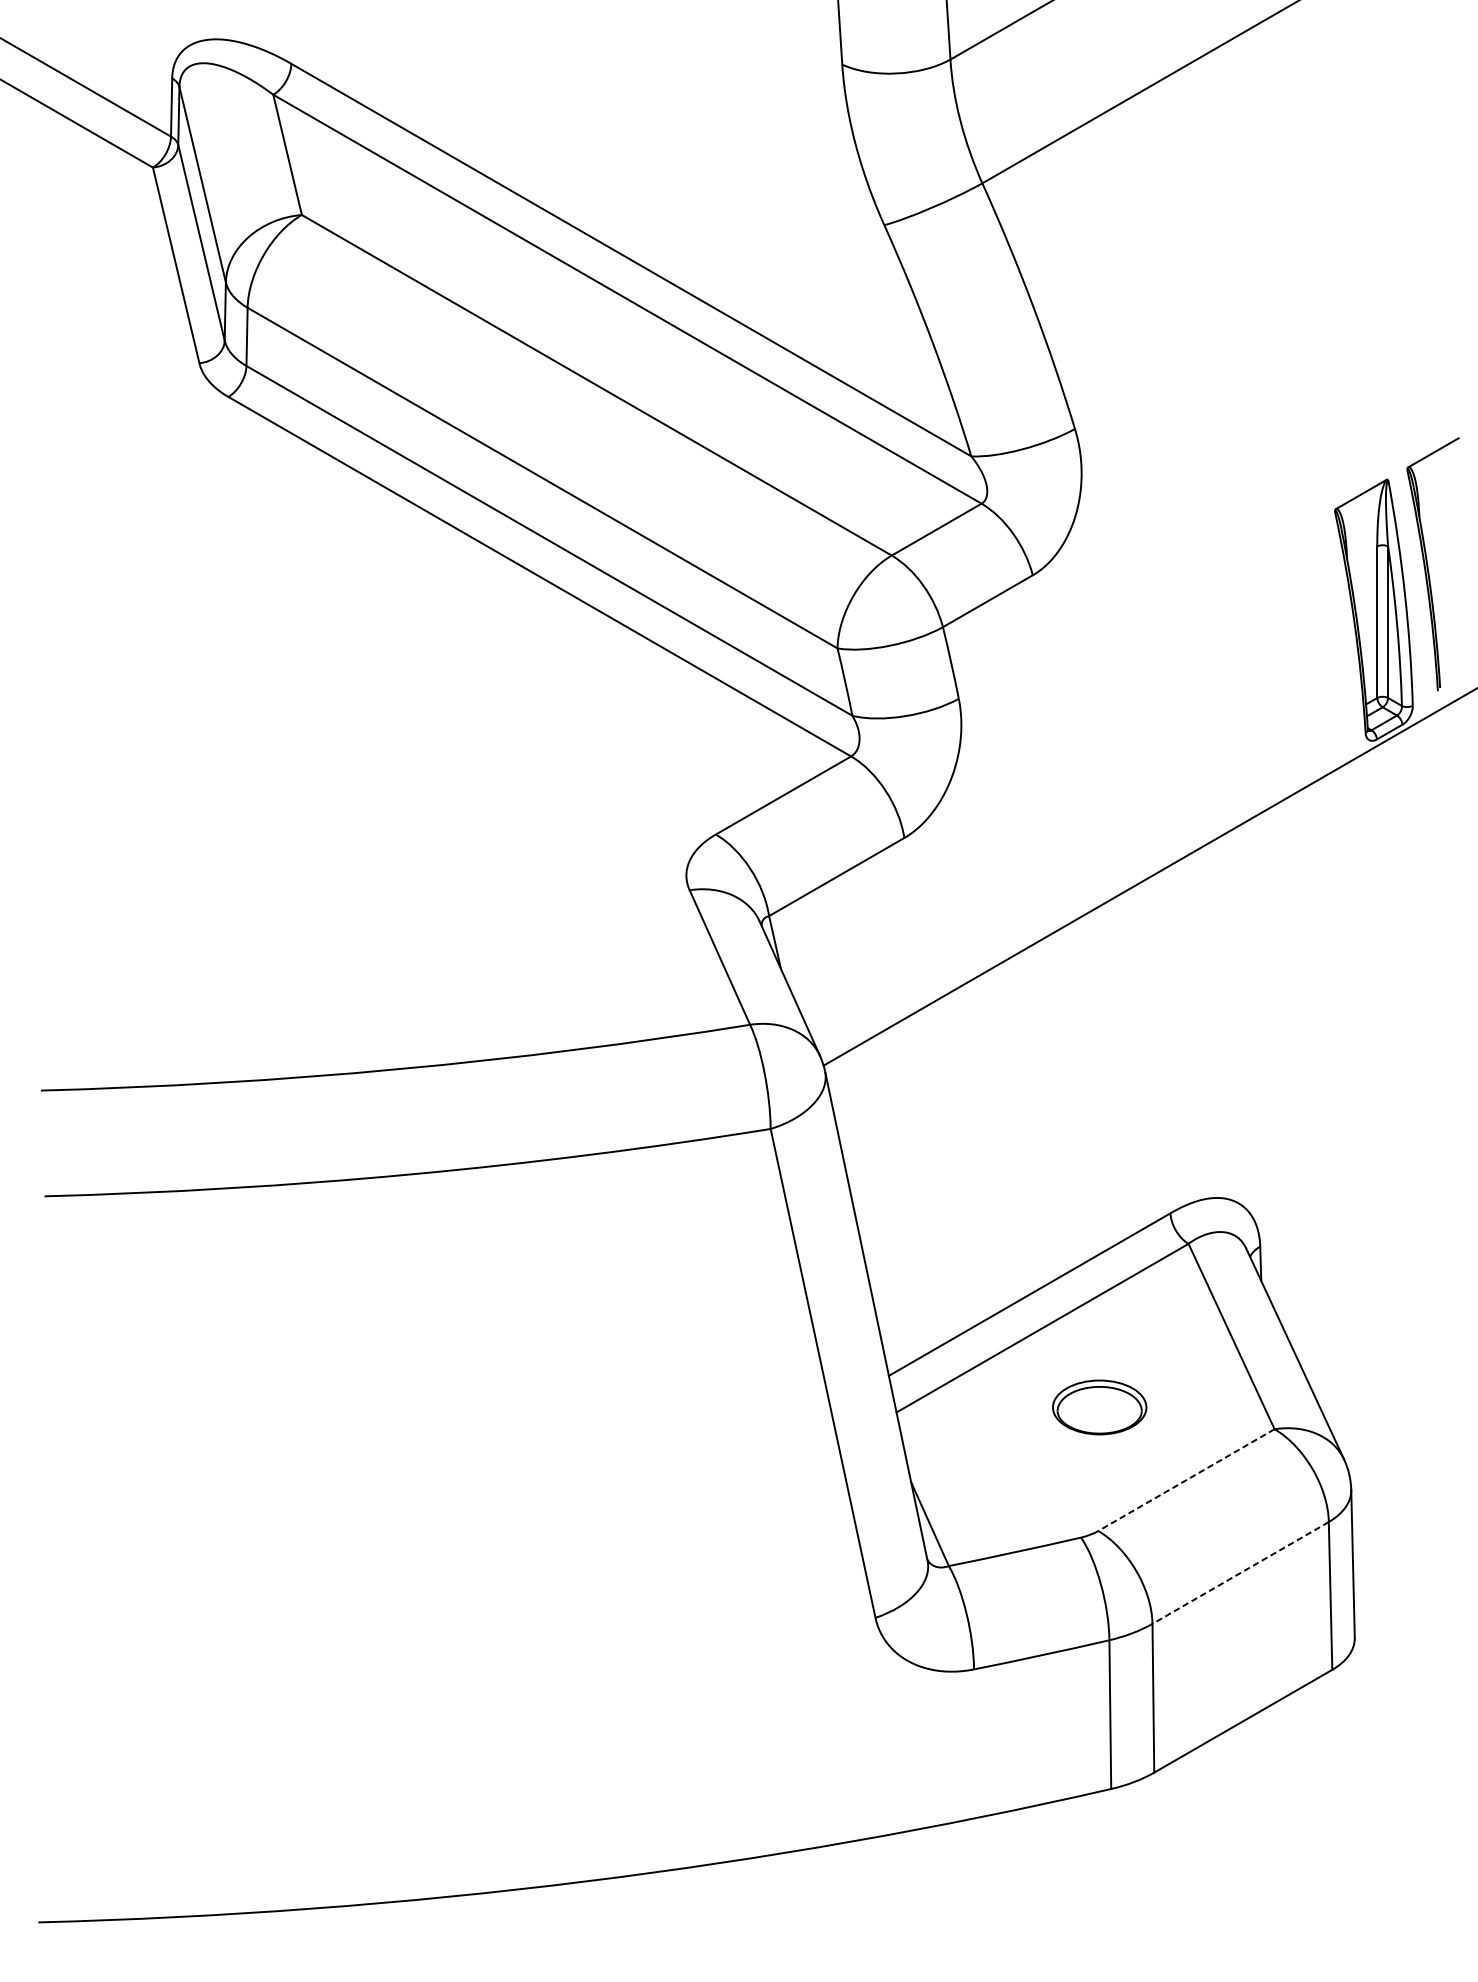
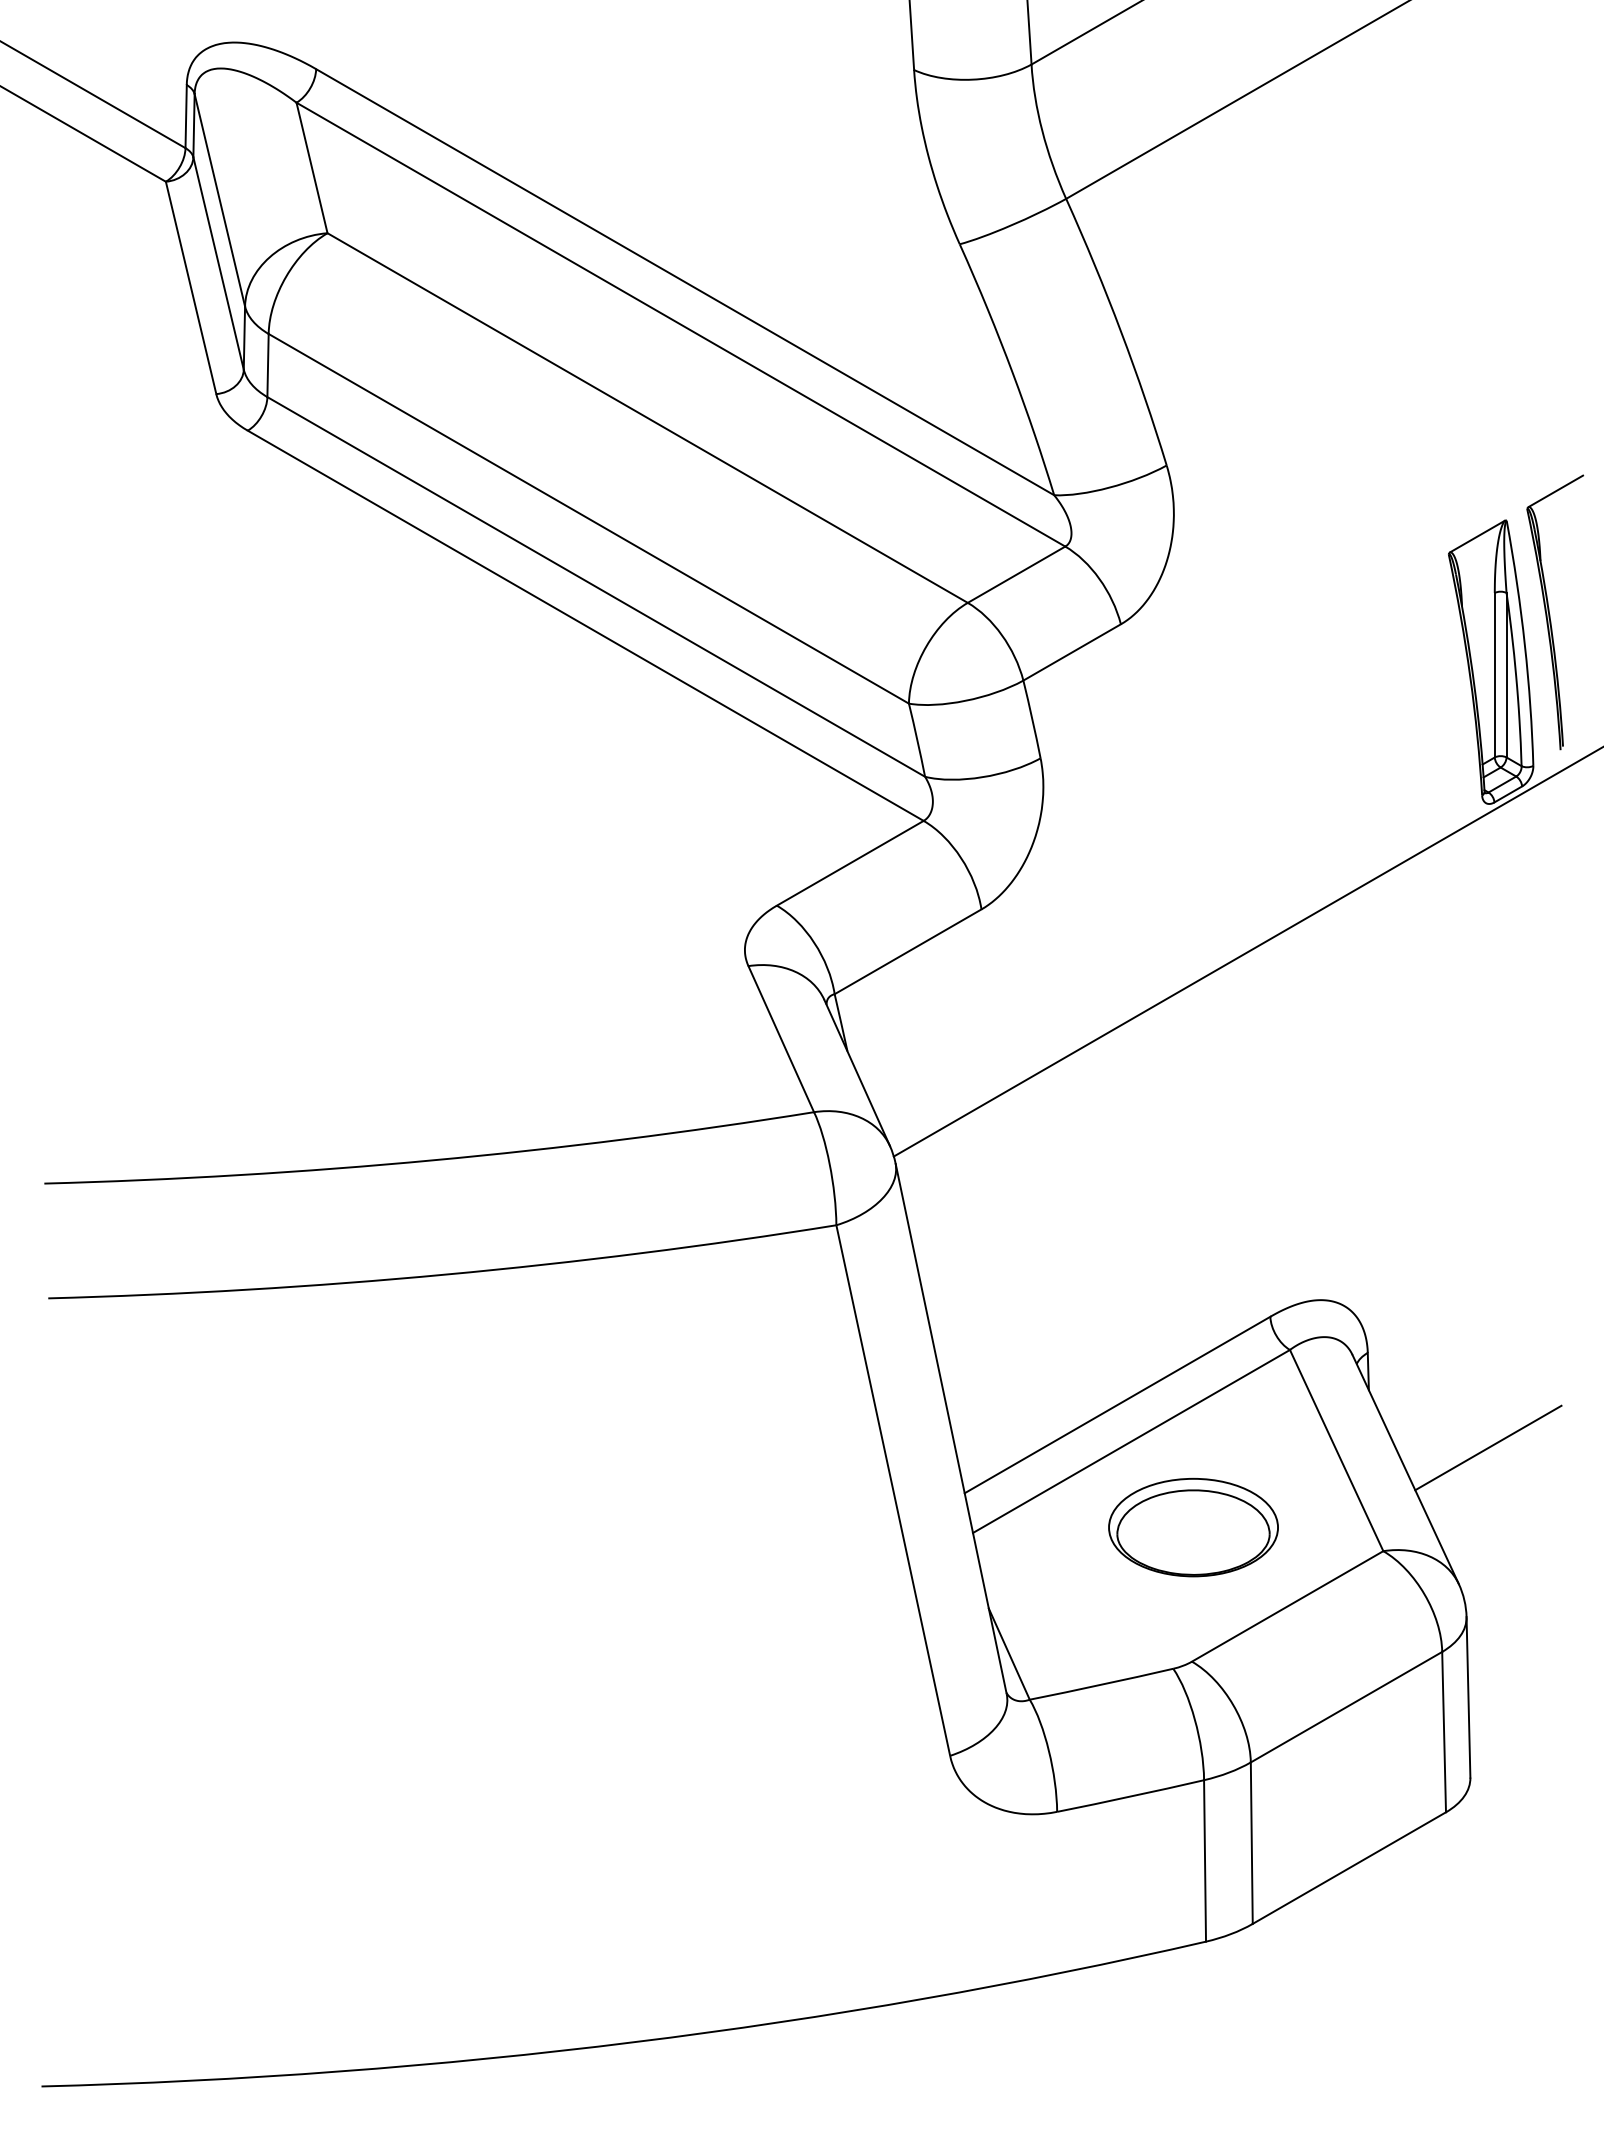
line: (1371, 1333) -> (1488, 1447), added
part: (1099, 1407) -> (1193, 1527), size x1.67
line: (1186, 1480) -> (1287, 1606), dashed -> solid
line: (1240, 1573) -> (1346, 1707), dashed -> solid

